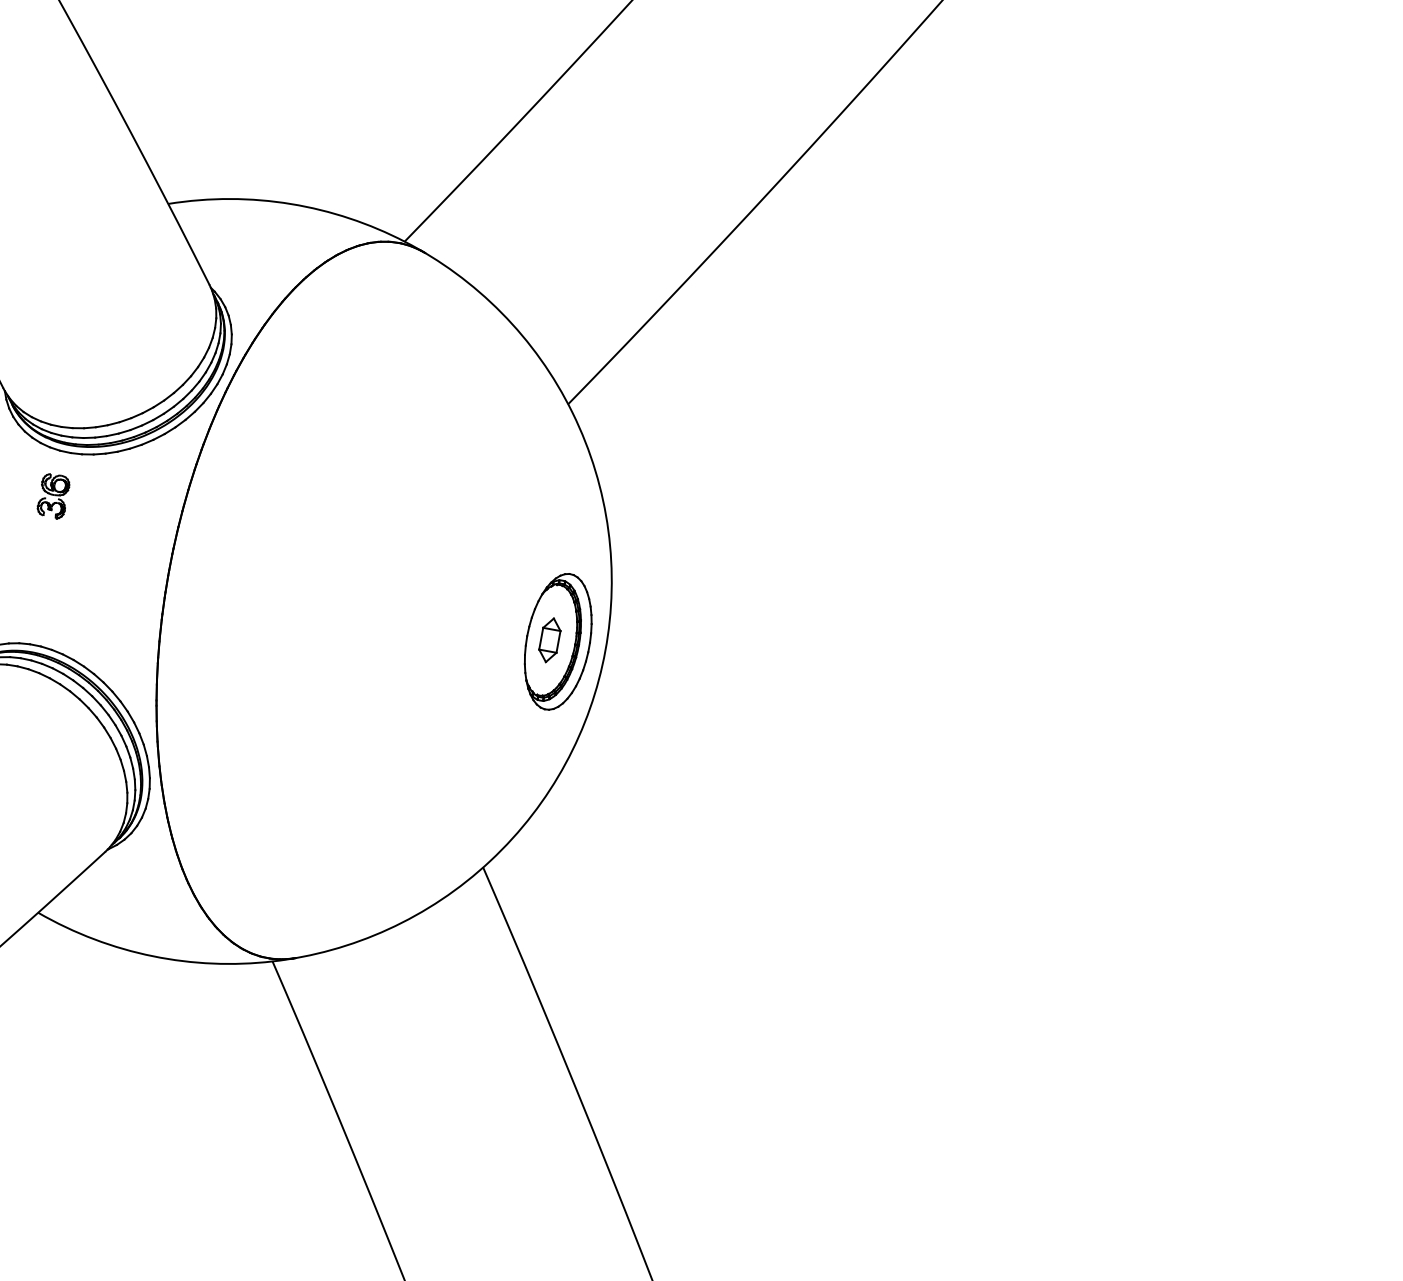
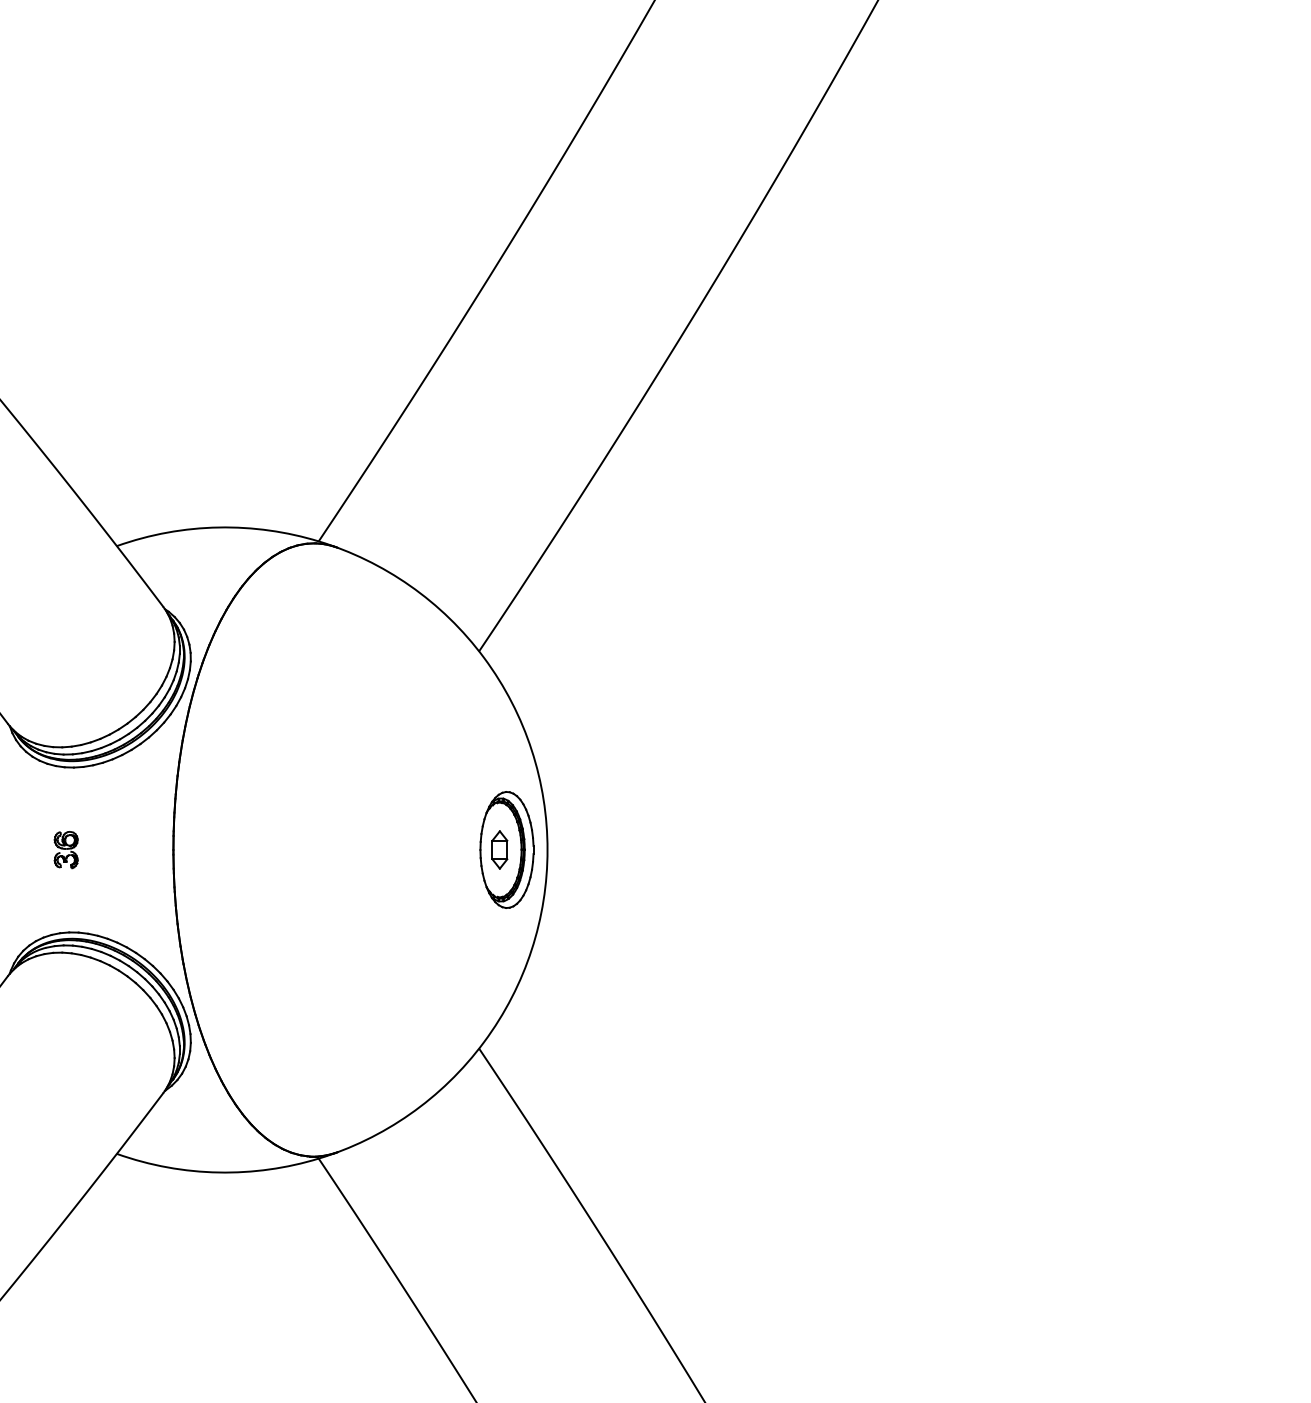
part: (52, 496) -> (65, 850), moved

